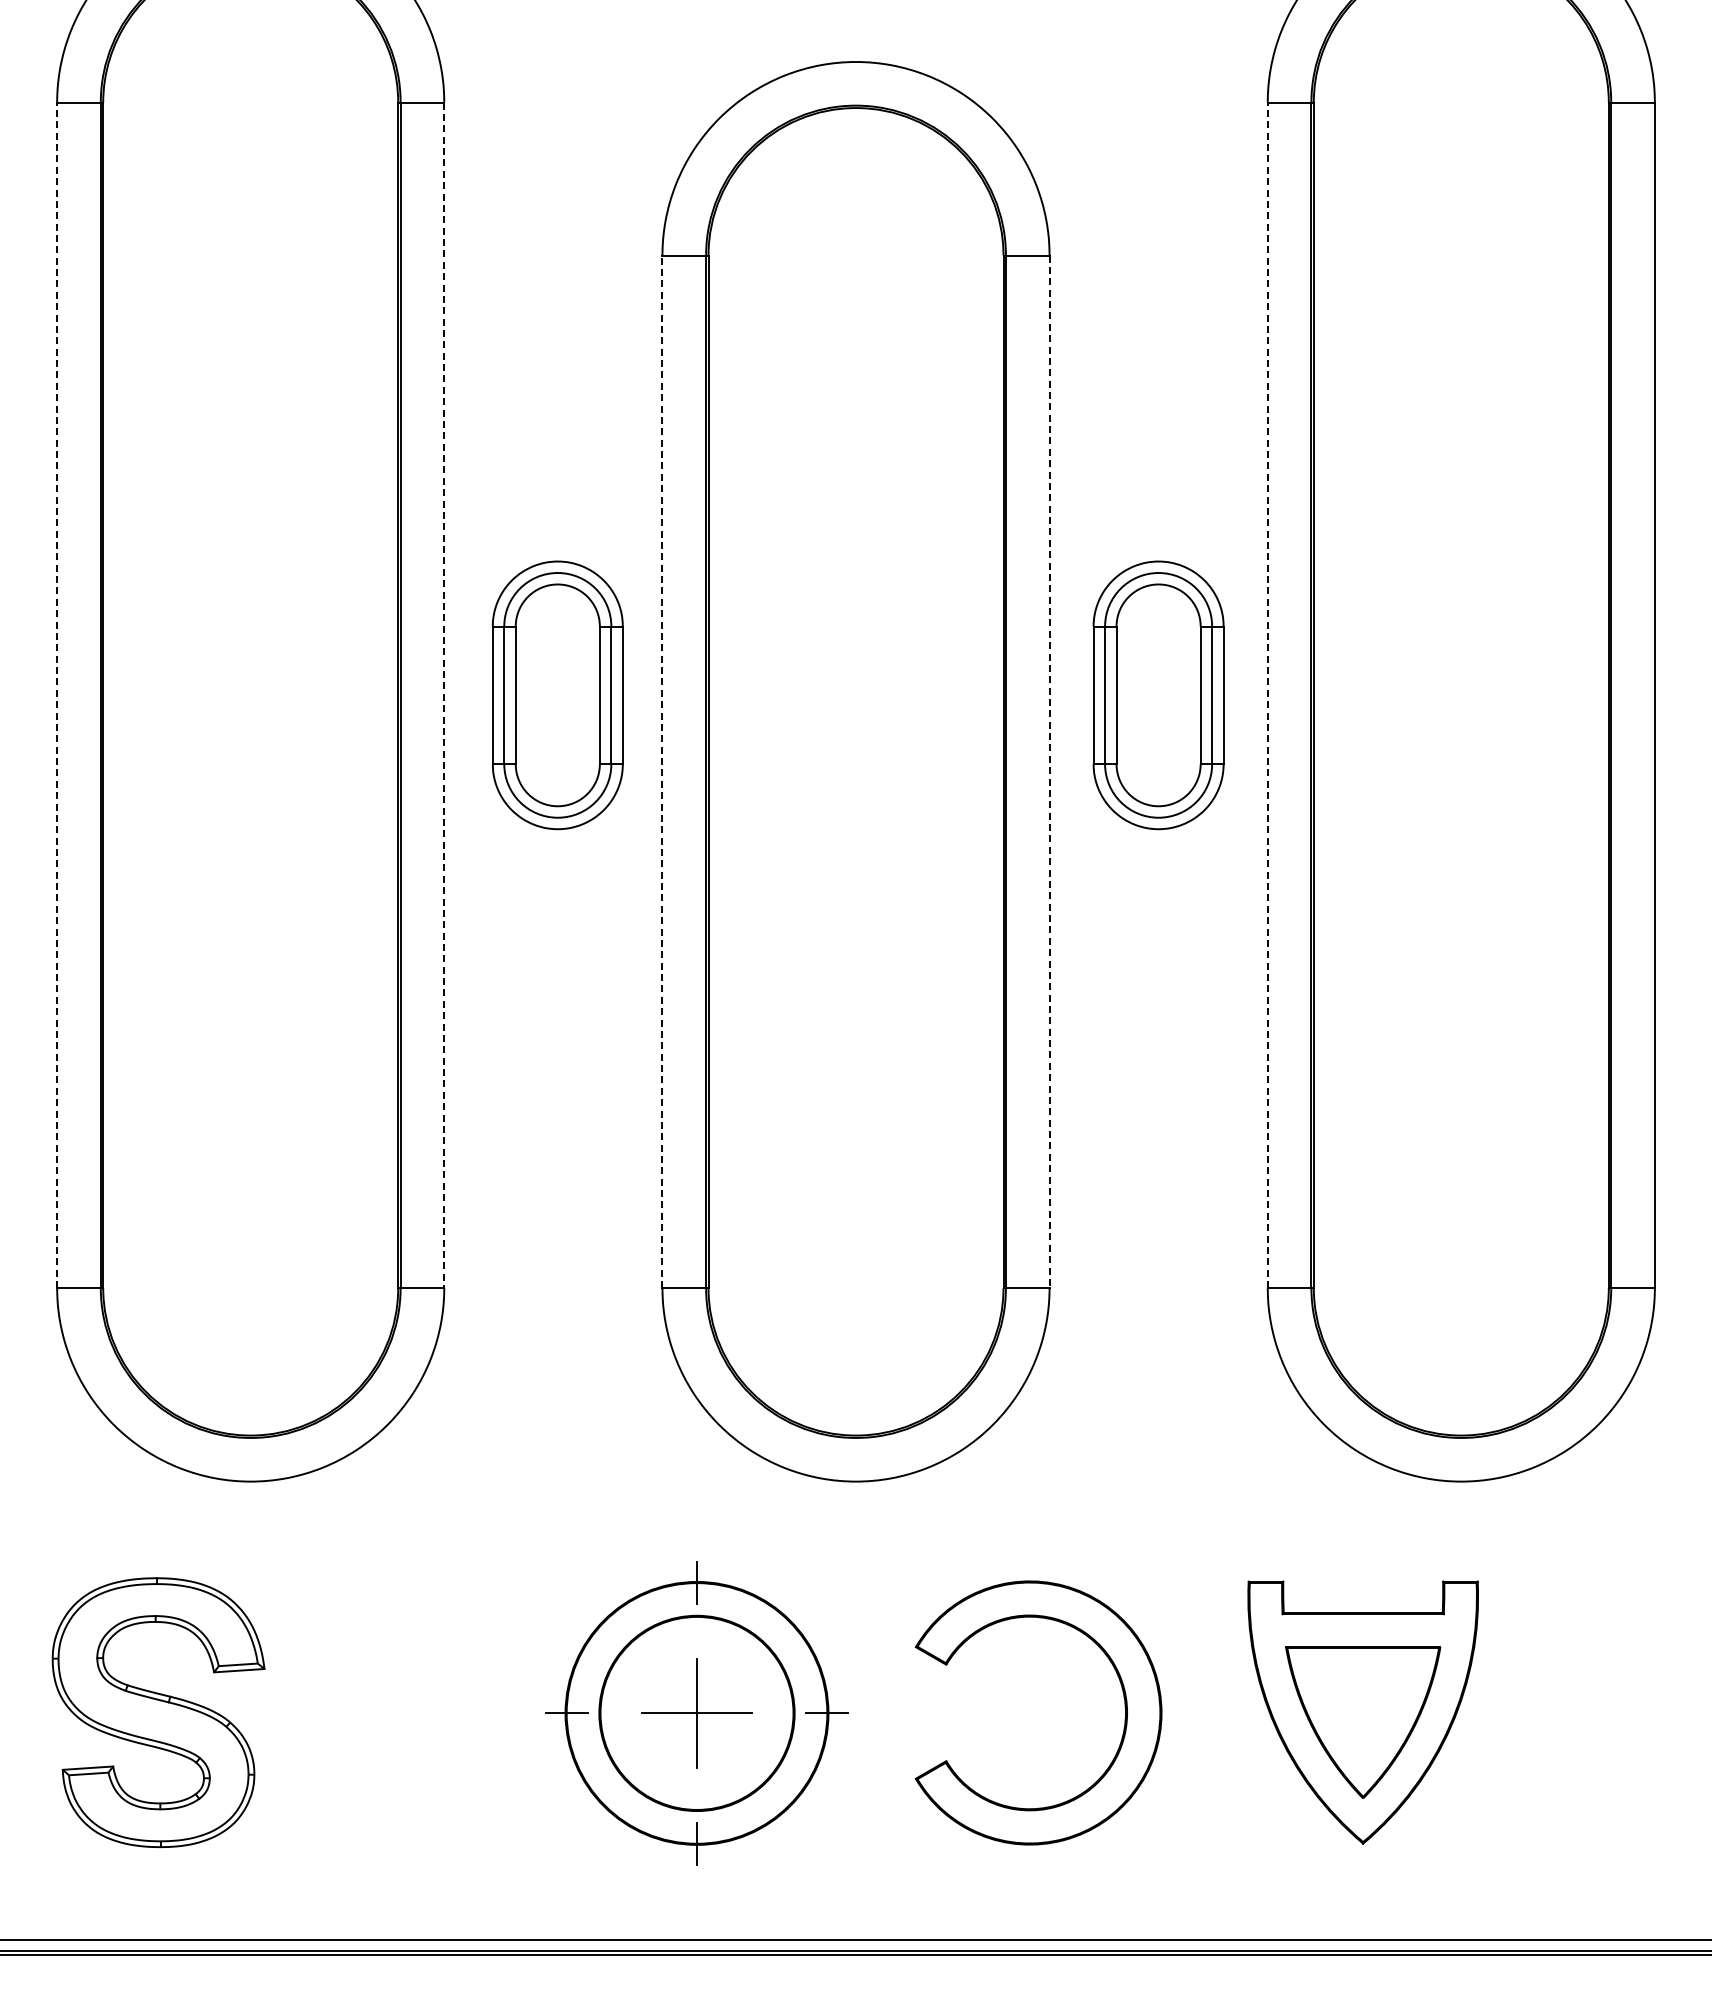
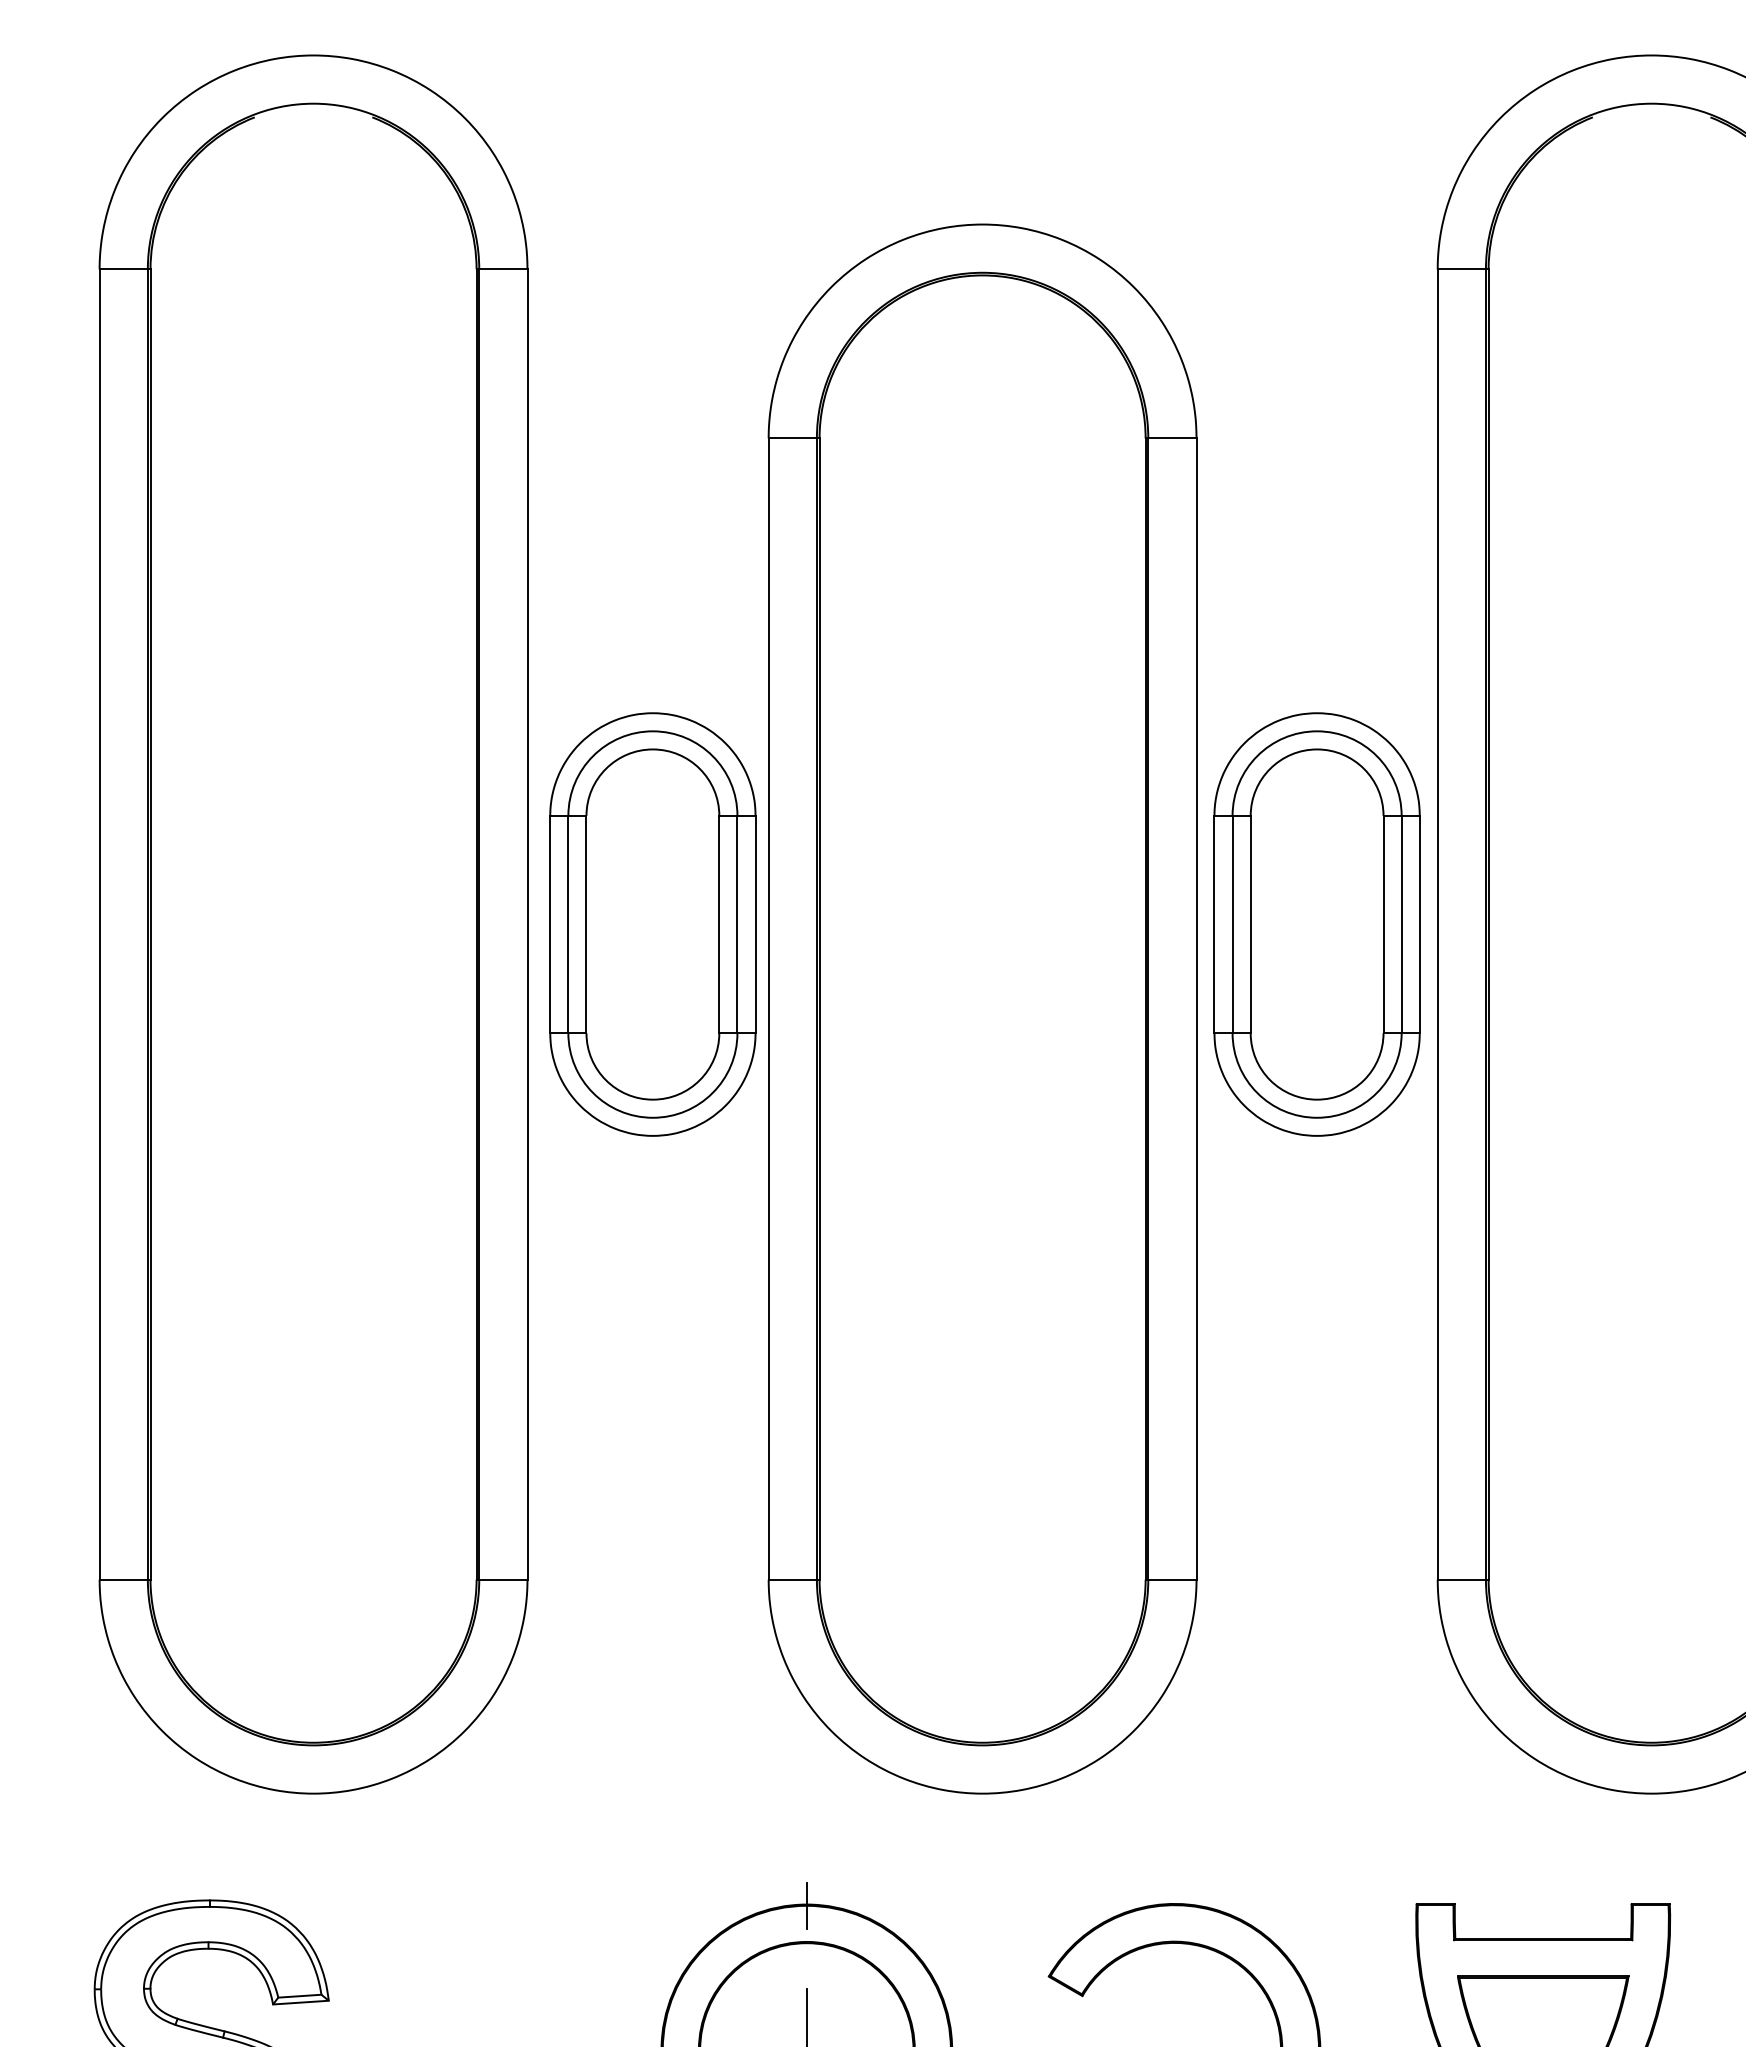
line: (57, 695) -> (99, 924), dashed -> solid
line: (444, 695) -> (527, 924), dashed -> solid
part: (557, 695) -> (652, 924), size x1.43
part: (1158, 695) -> (1316, 924), size x1.43
line: (1267, 695) -> (1437, 924), dashed -> solid
line: (662, 771) -> (768, 1008), dashed -> solid
line: (1049, 772) -> (1196, 1009), dashed -> solid

